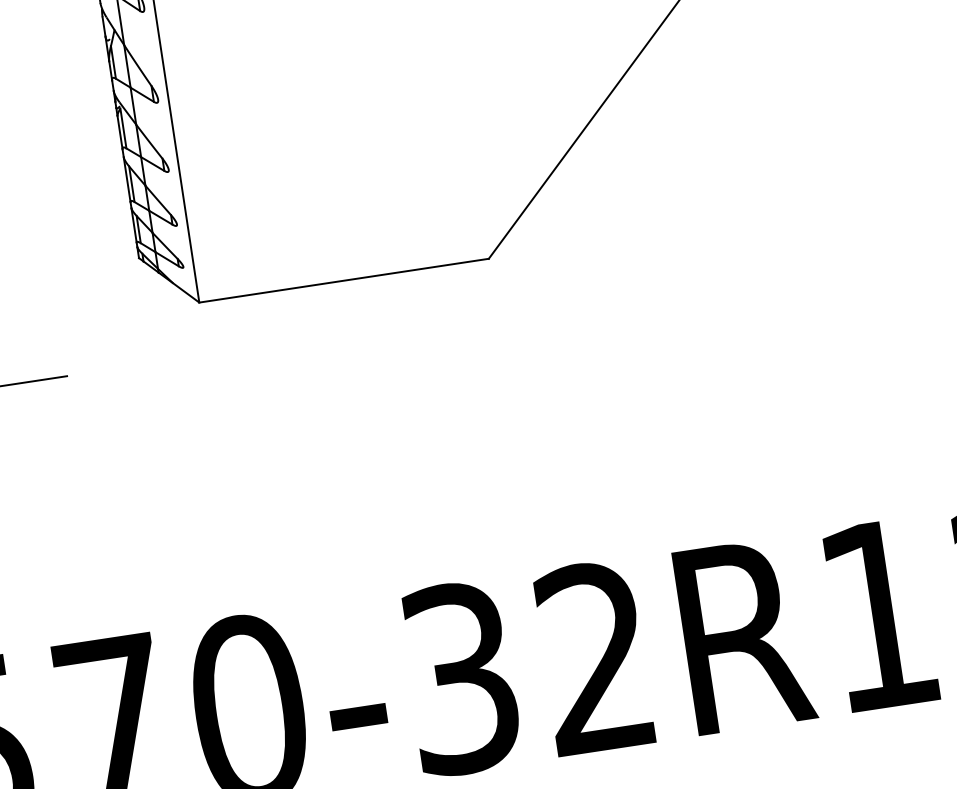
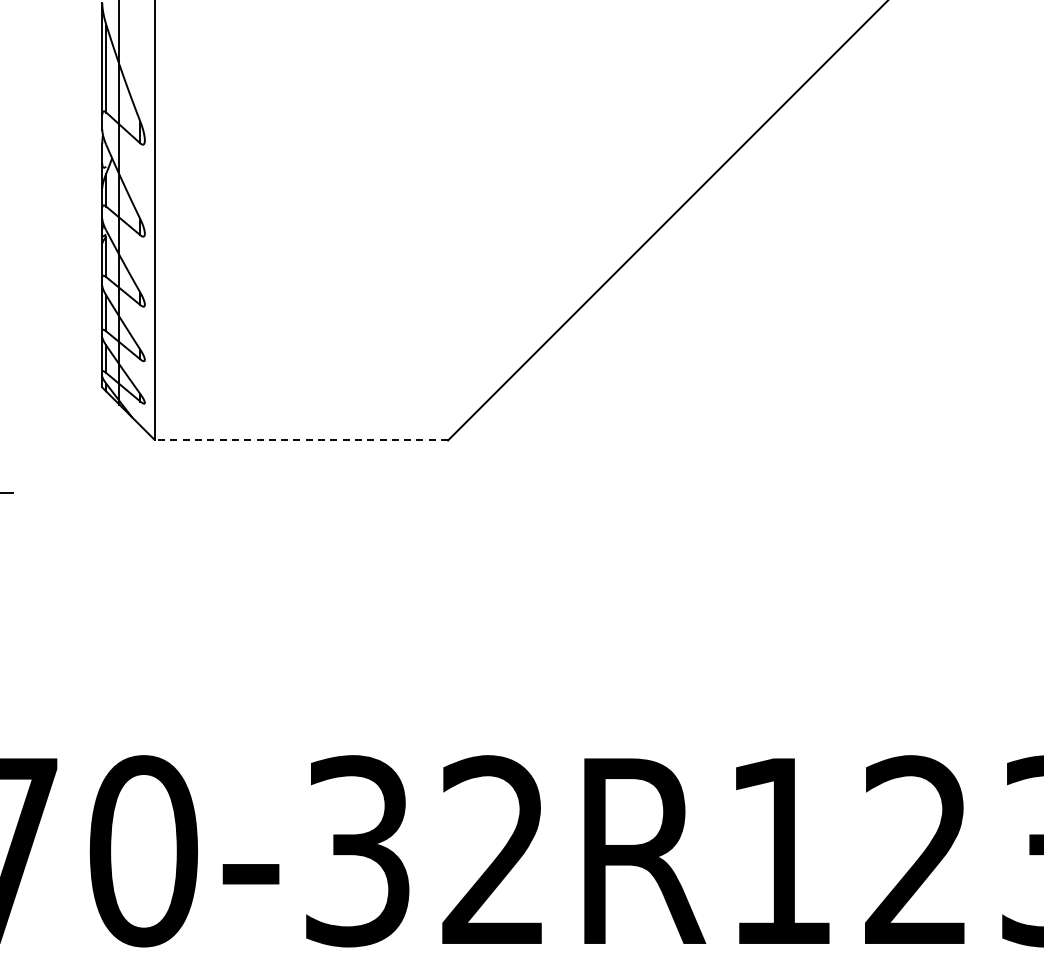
line: (343, 280) -> (301, 440), solid -> dashed

